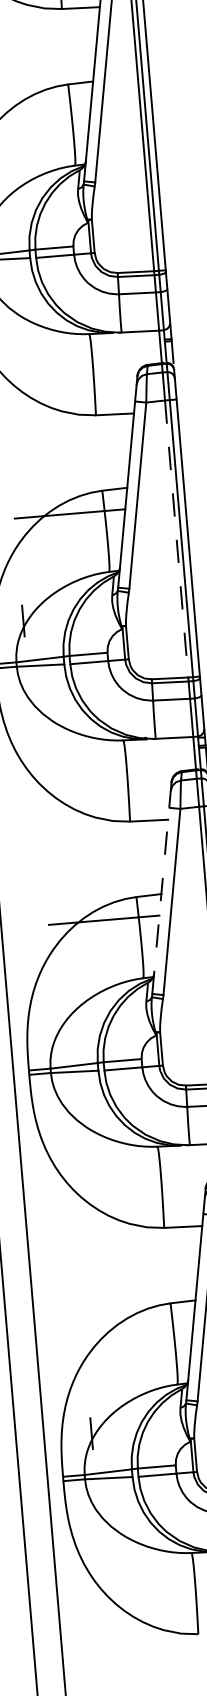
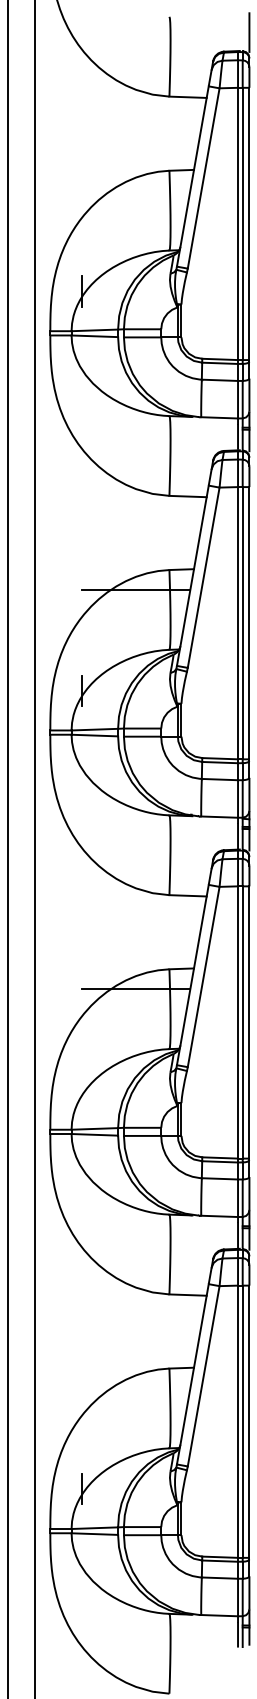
line: (177, 539) -> (238, 623), dashed -> solid
line: (160, 901) -> (192, 975), dashed -> solid

